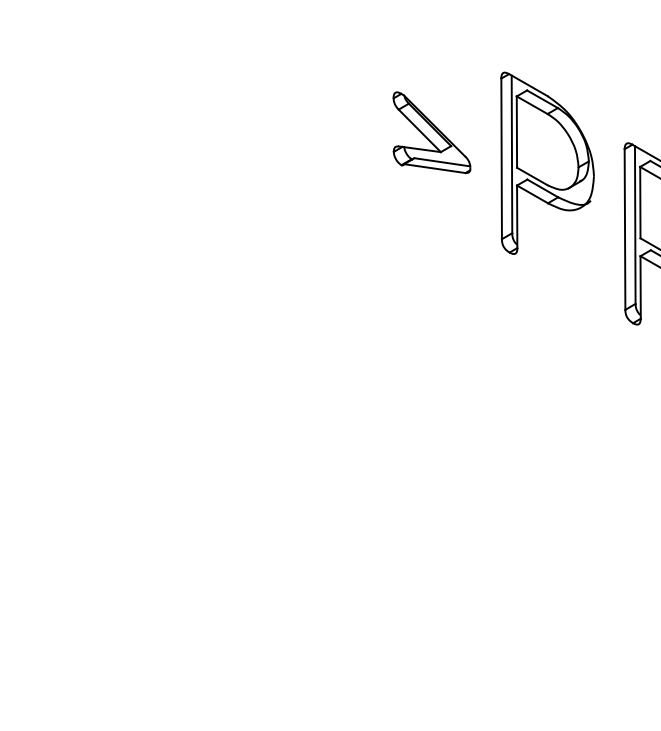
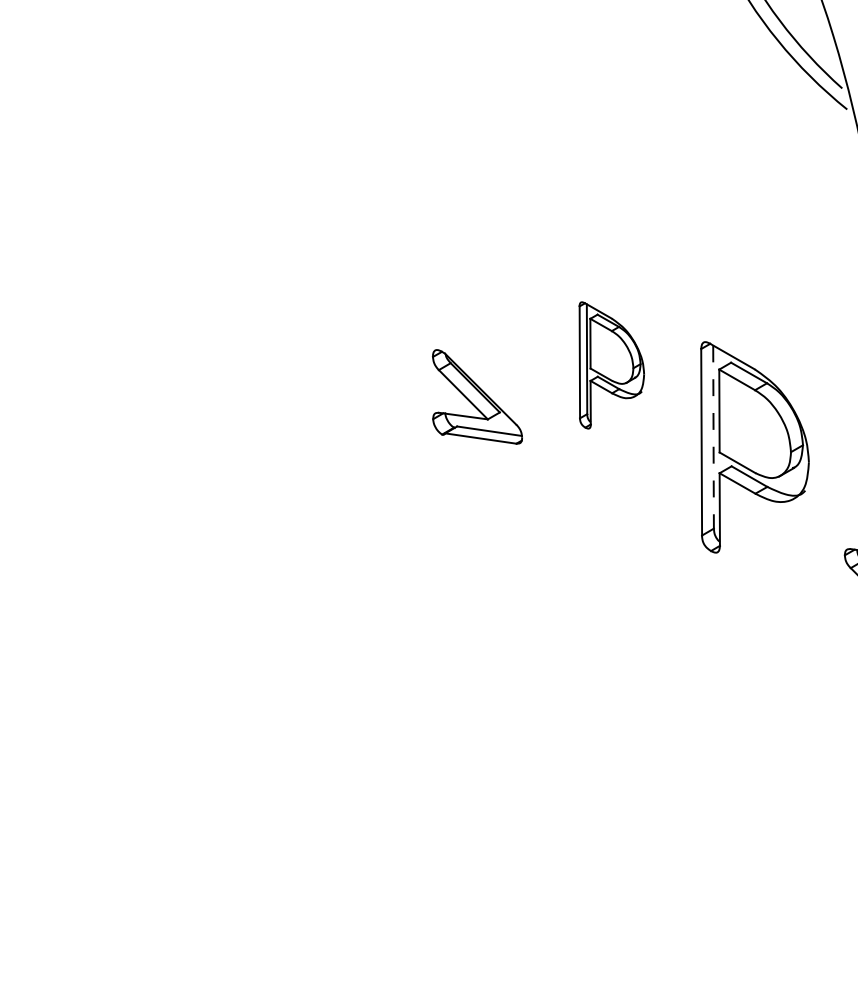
part: (431, 132) -> (477, 396), moved
part: (547, 163) -> (611, 365), size x0.6
line: (635, 225) -> (713, 437), solid -> dashed

